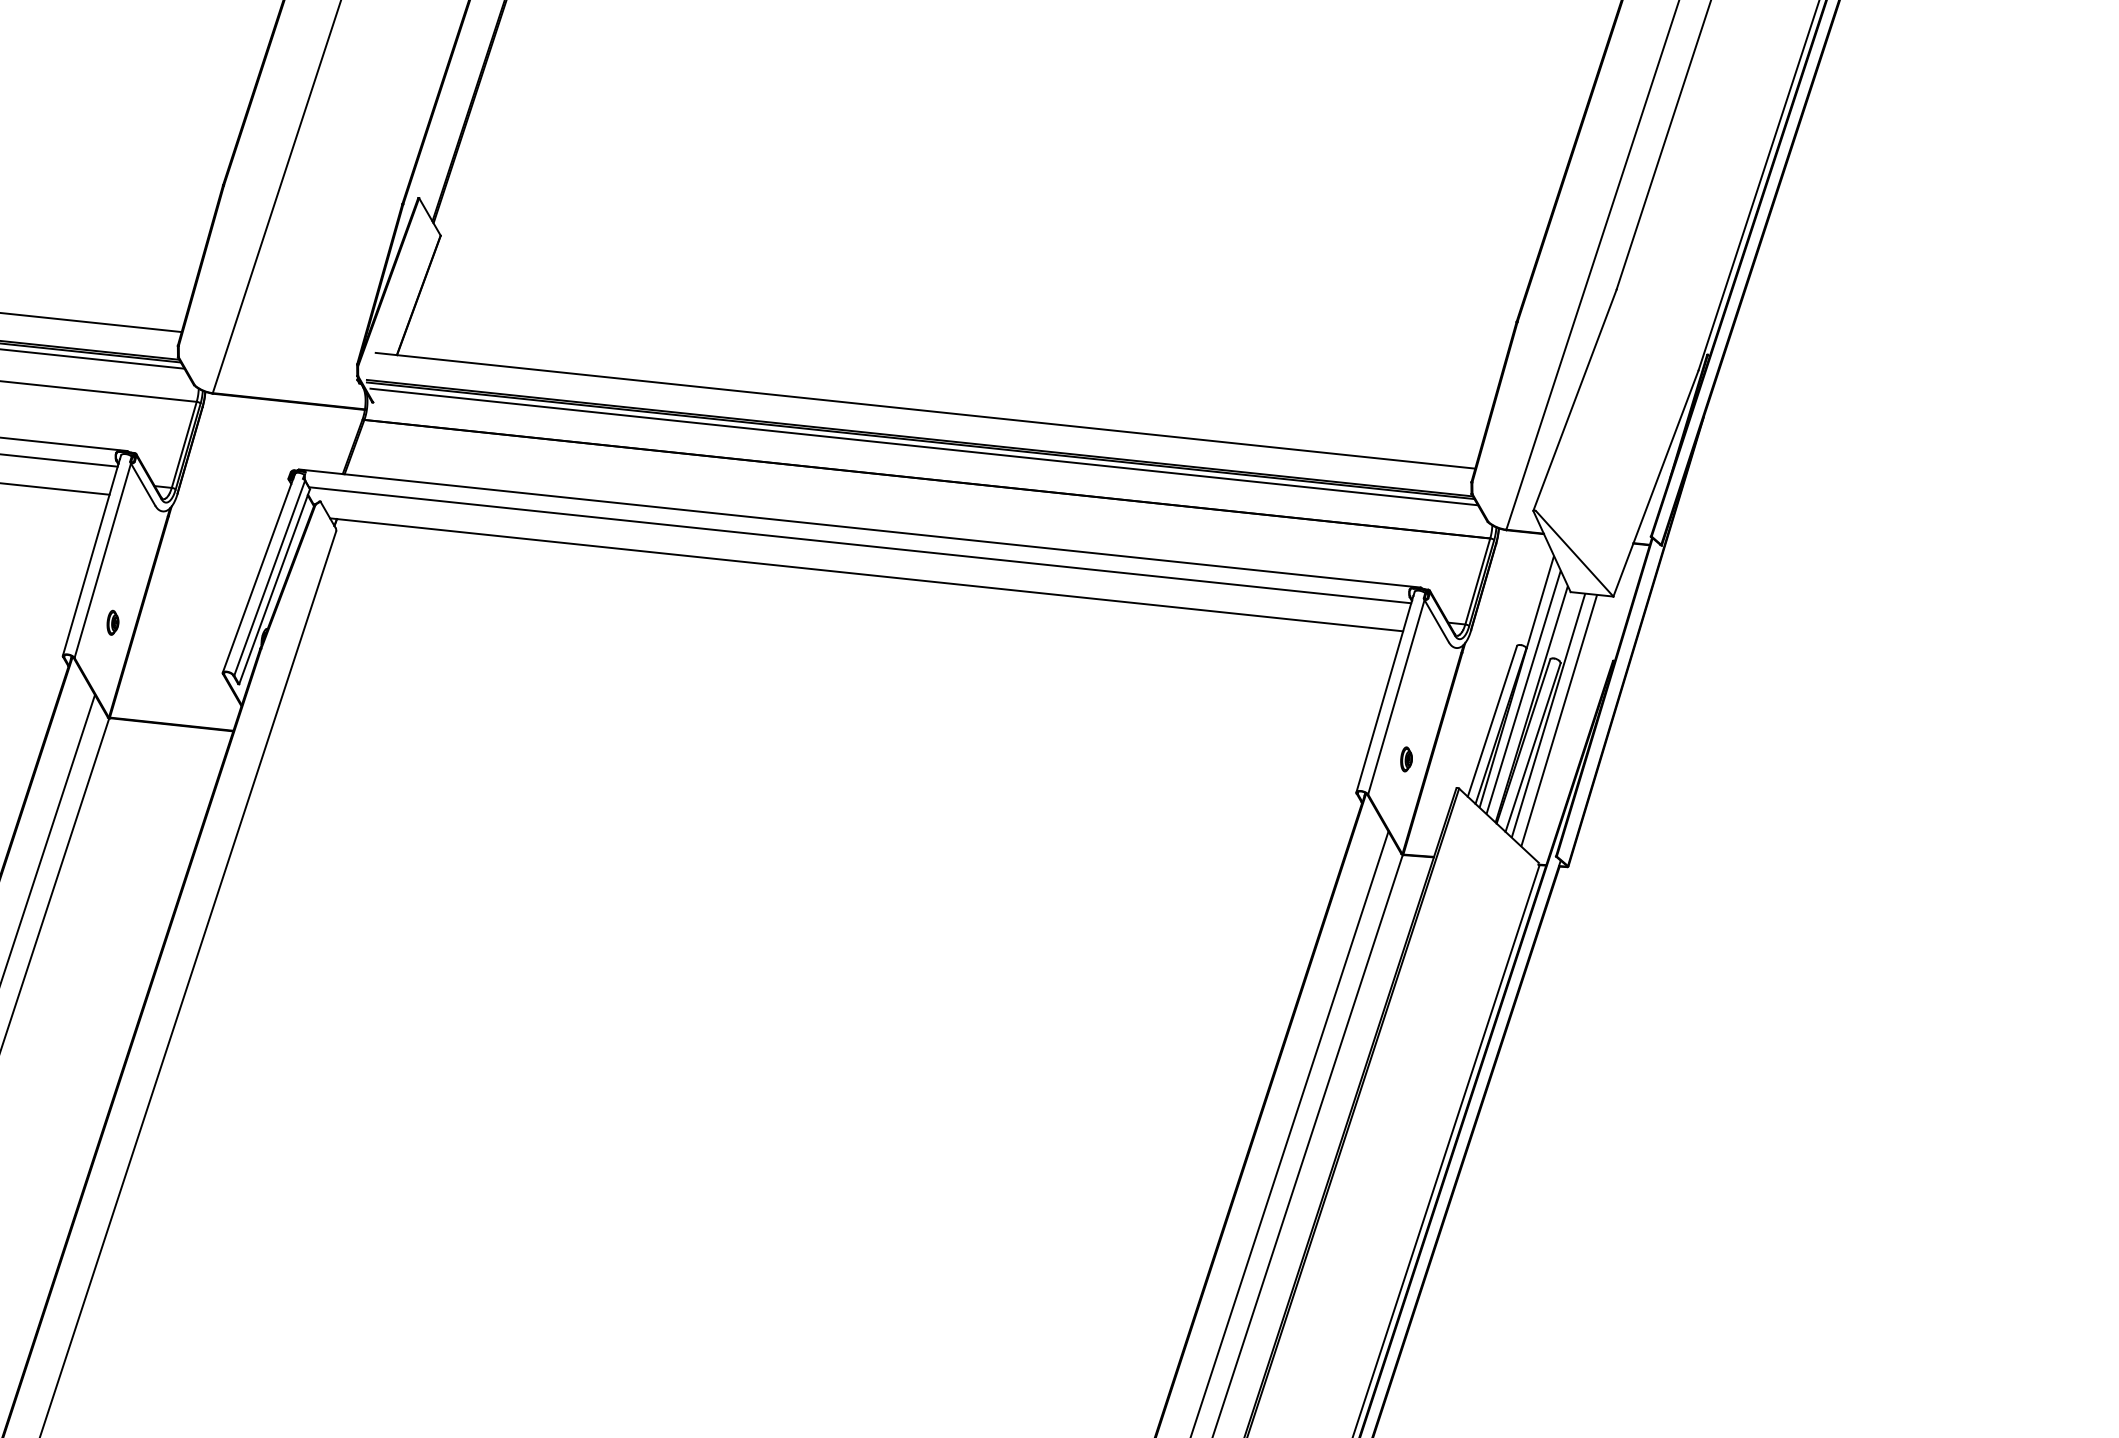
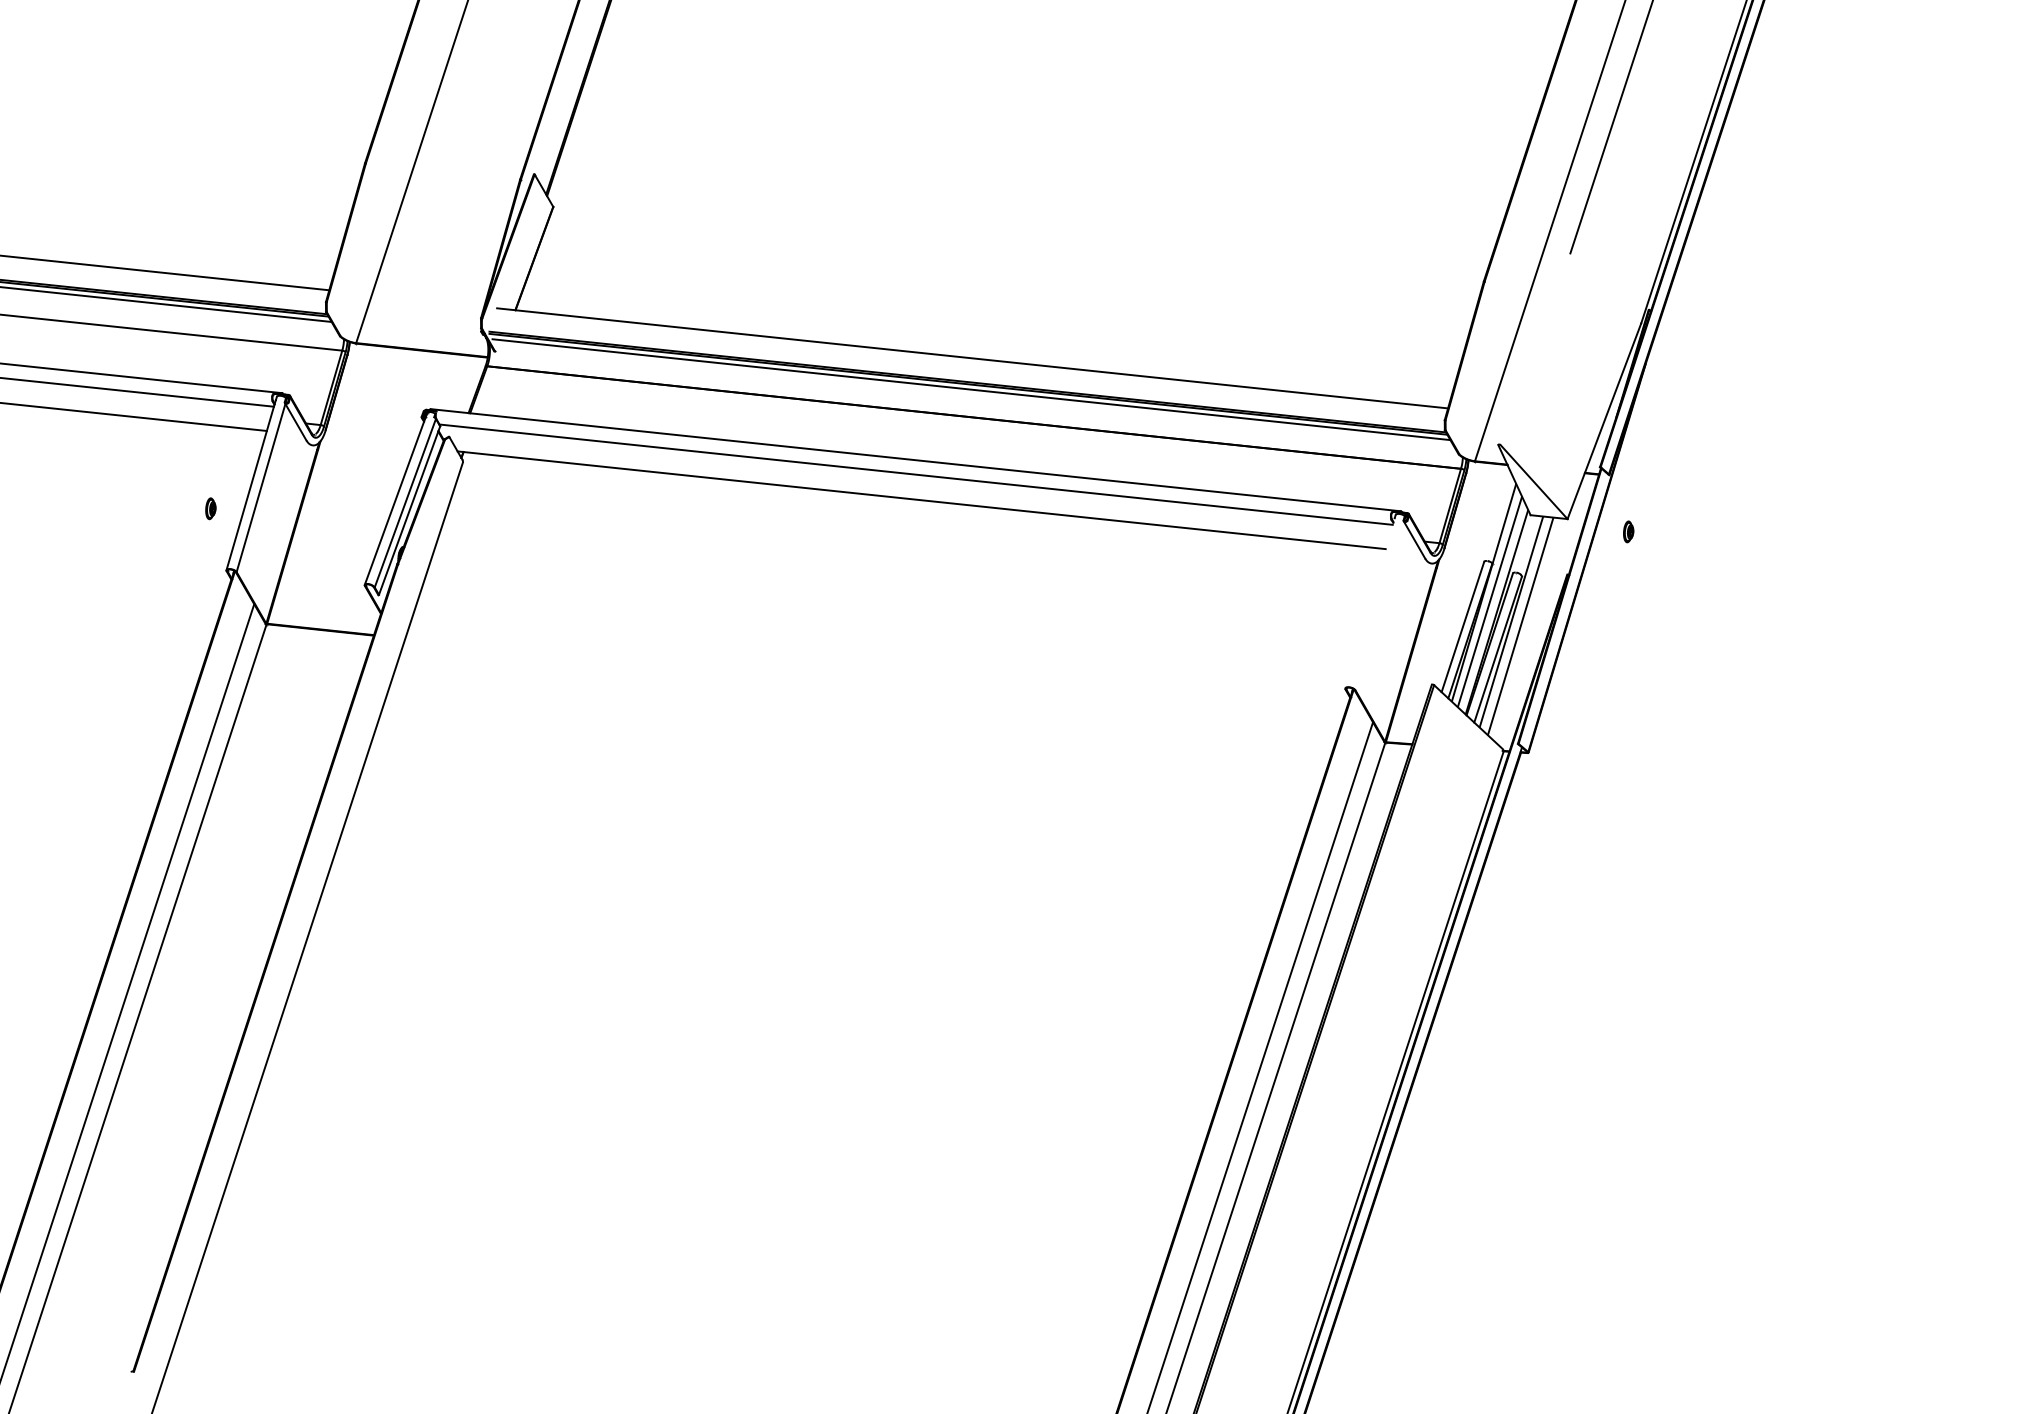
line: (1575, 399) -> (1534, 348), removed
part: (112, 622) -> (210, 508), moved
line: (1384, 694) -> (1369, 603), removed
line: (1395, 697) -> (1379, 606), removed
part: (1406, 758) -> (1628, 531), moved

